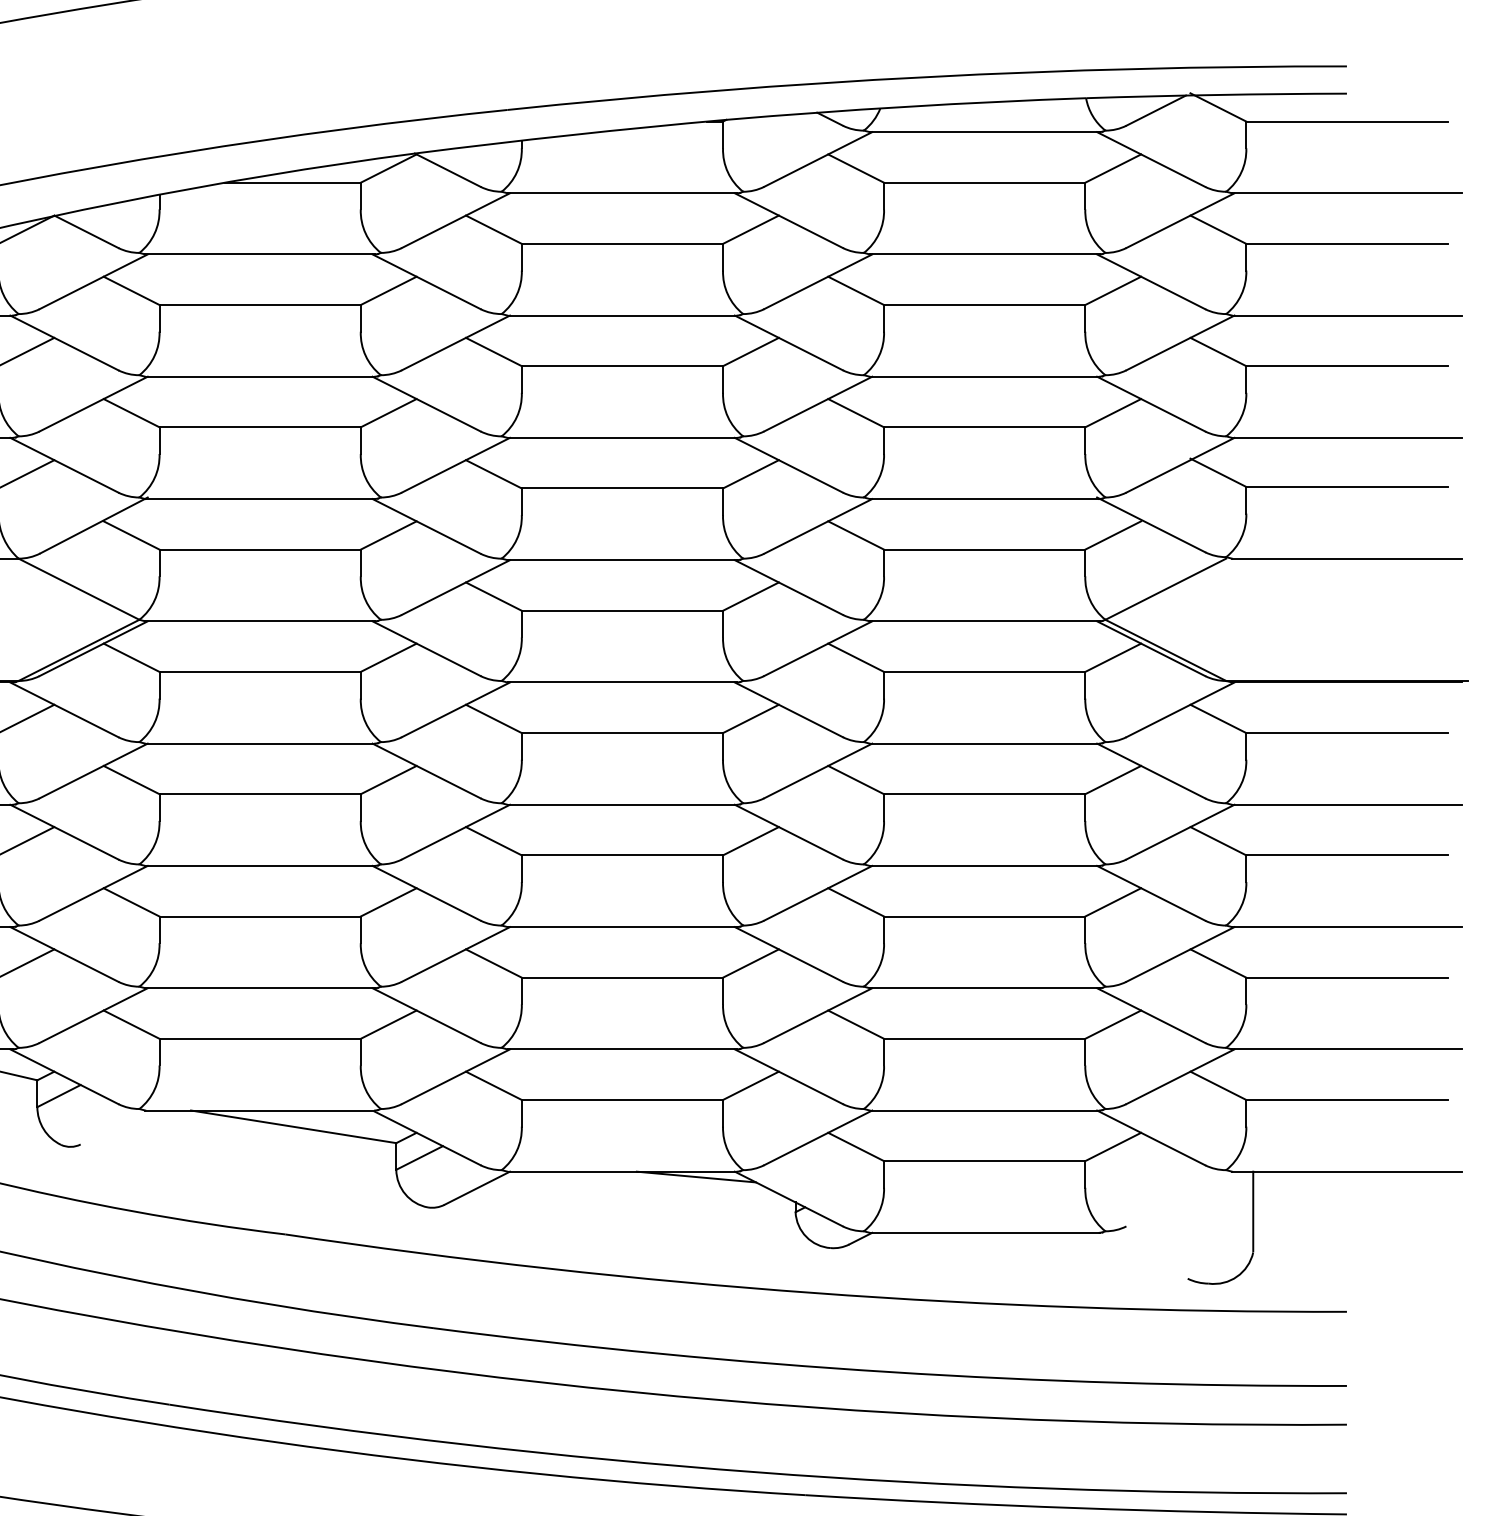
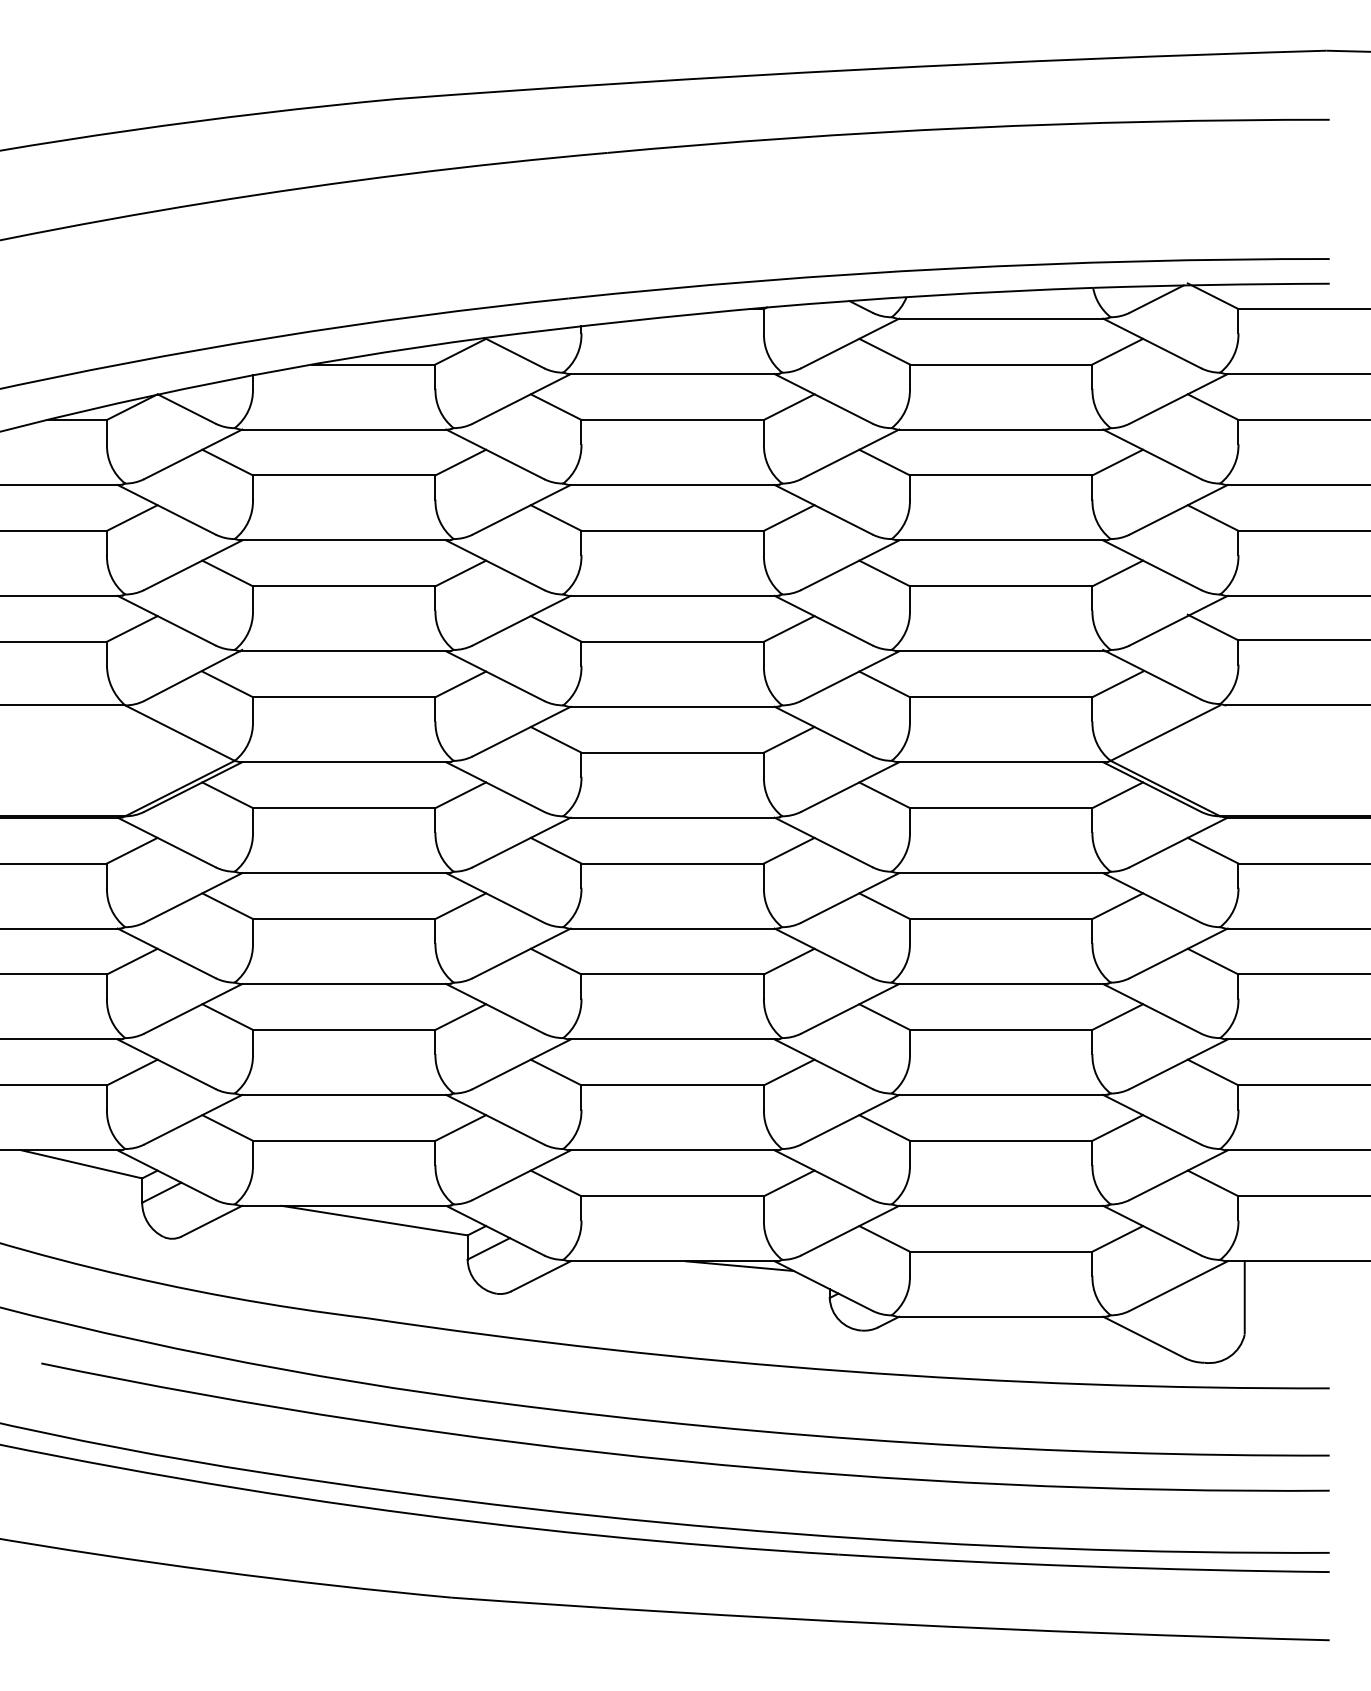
line: (113, 1126) -> (211, 1220), added
line: (1180, 1198) -> (1178, 1285), added
line: (1142, 1255) -> (1144, 1337), added

